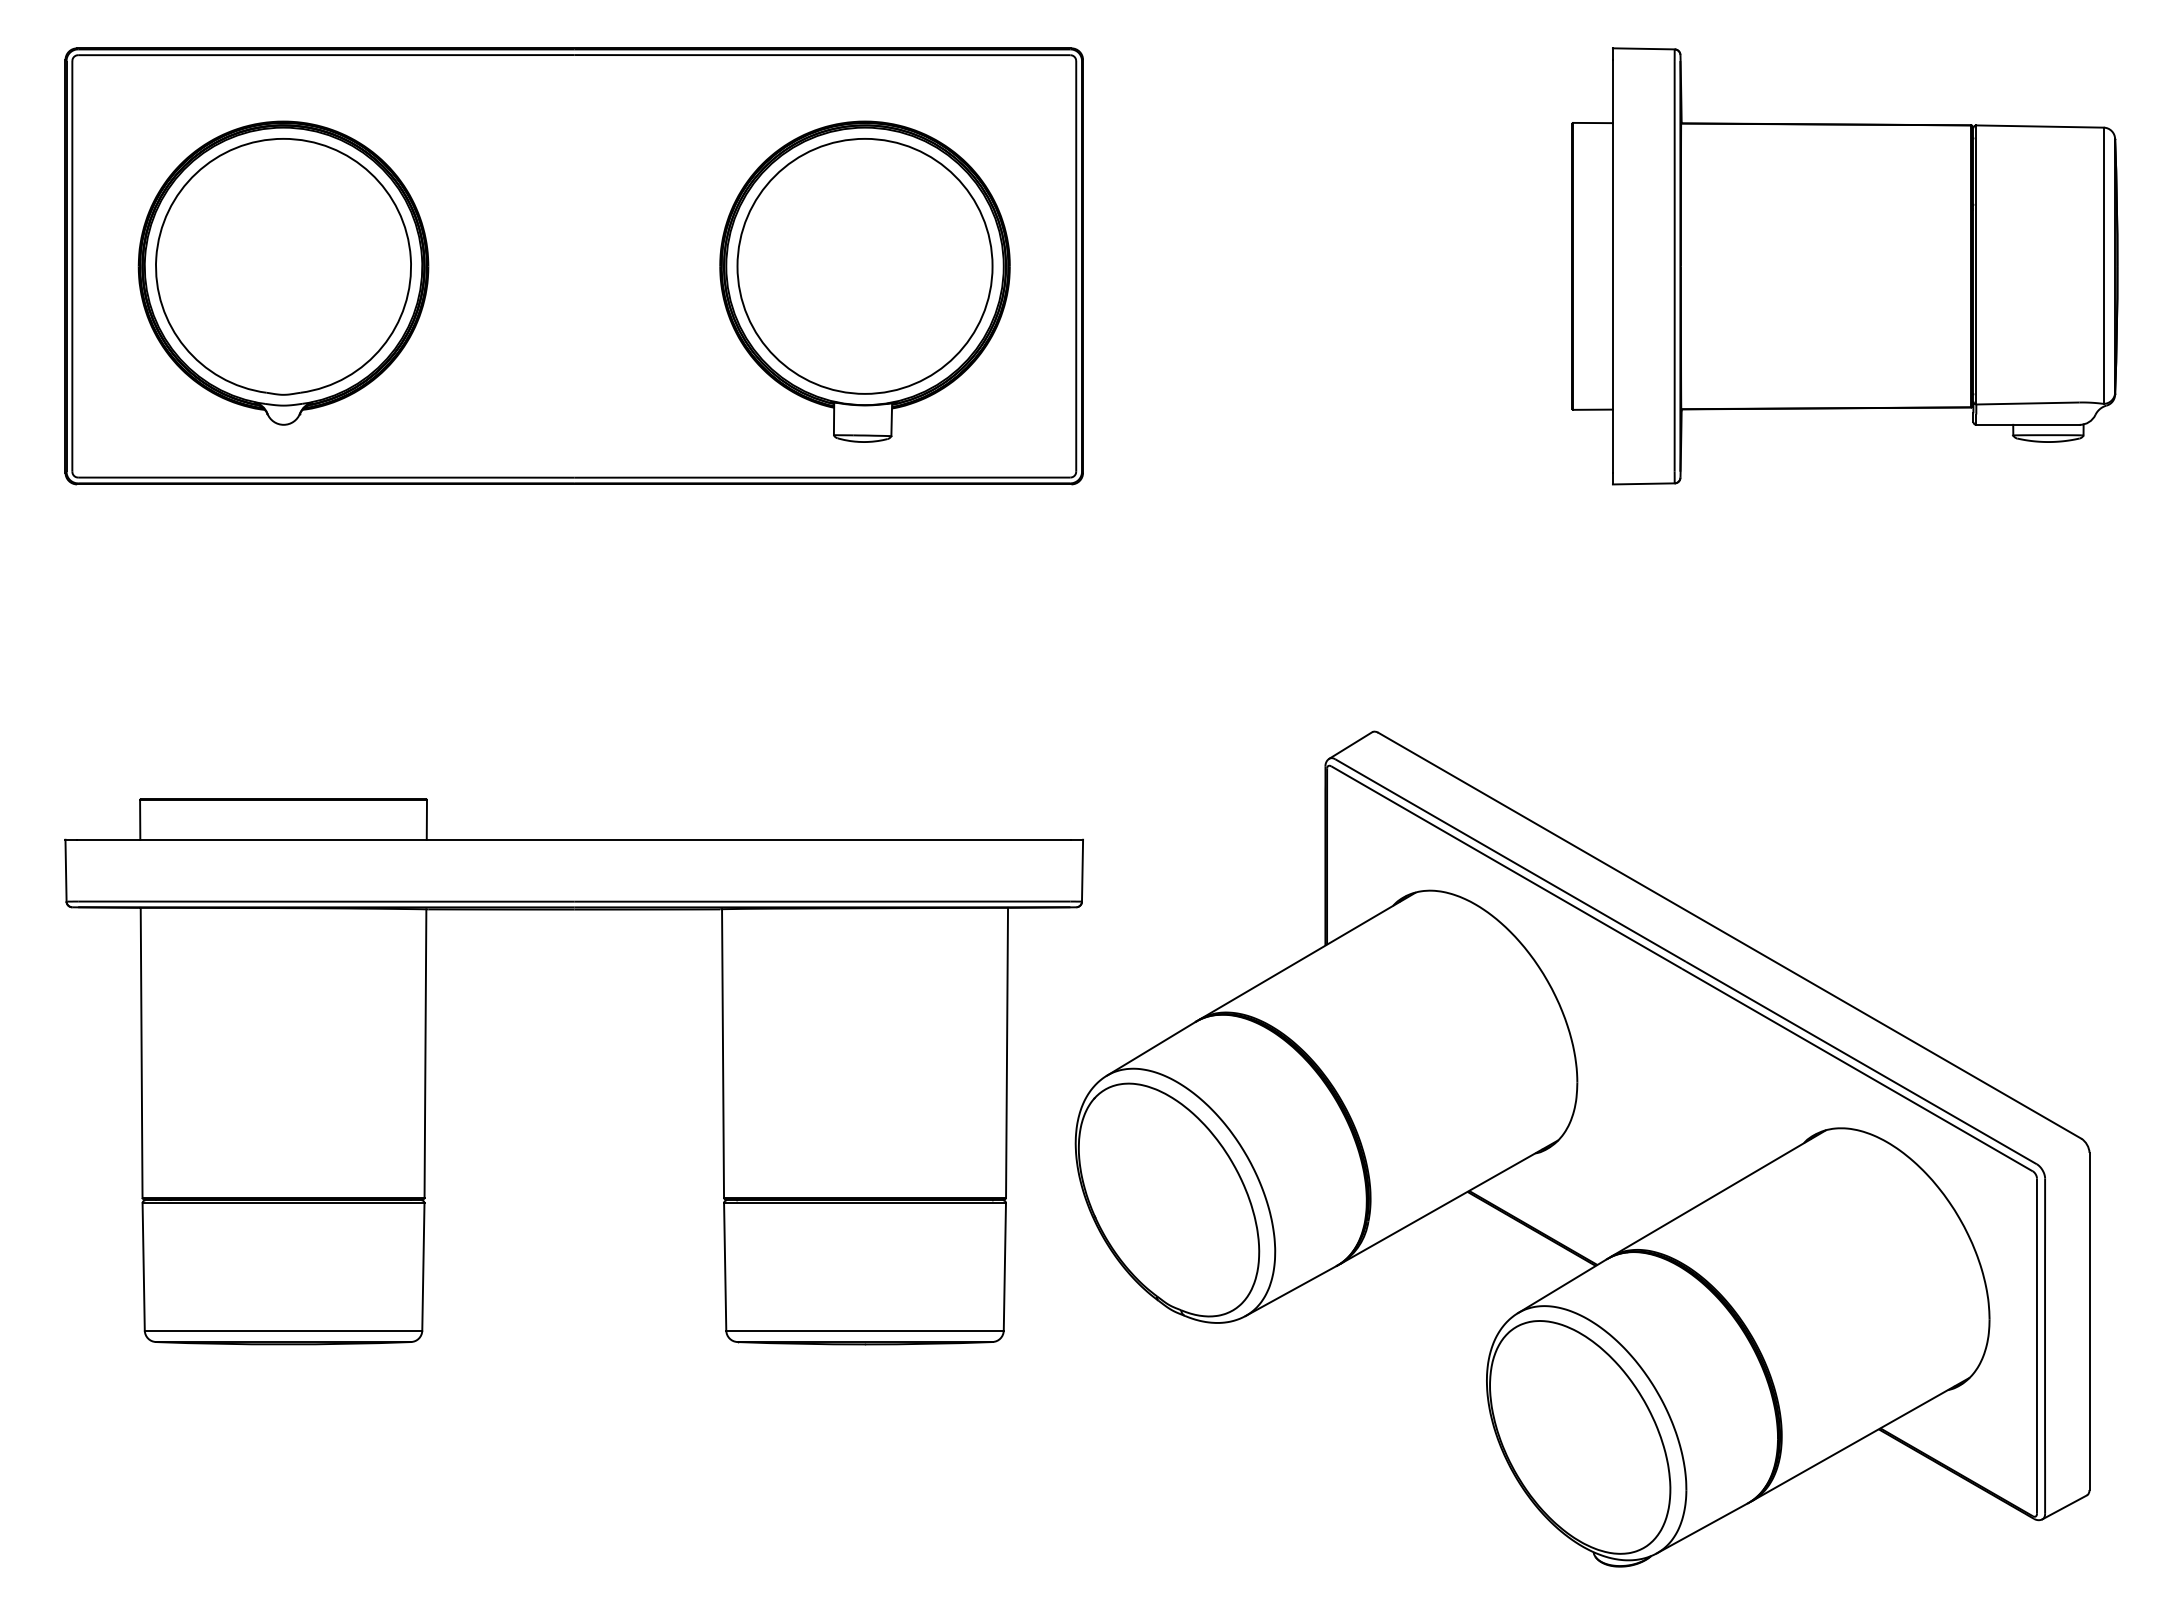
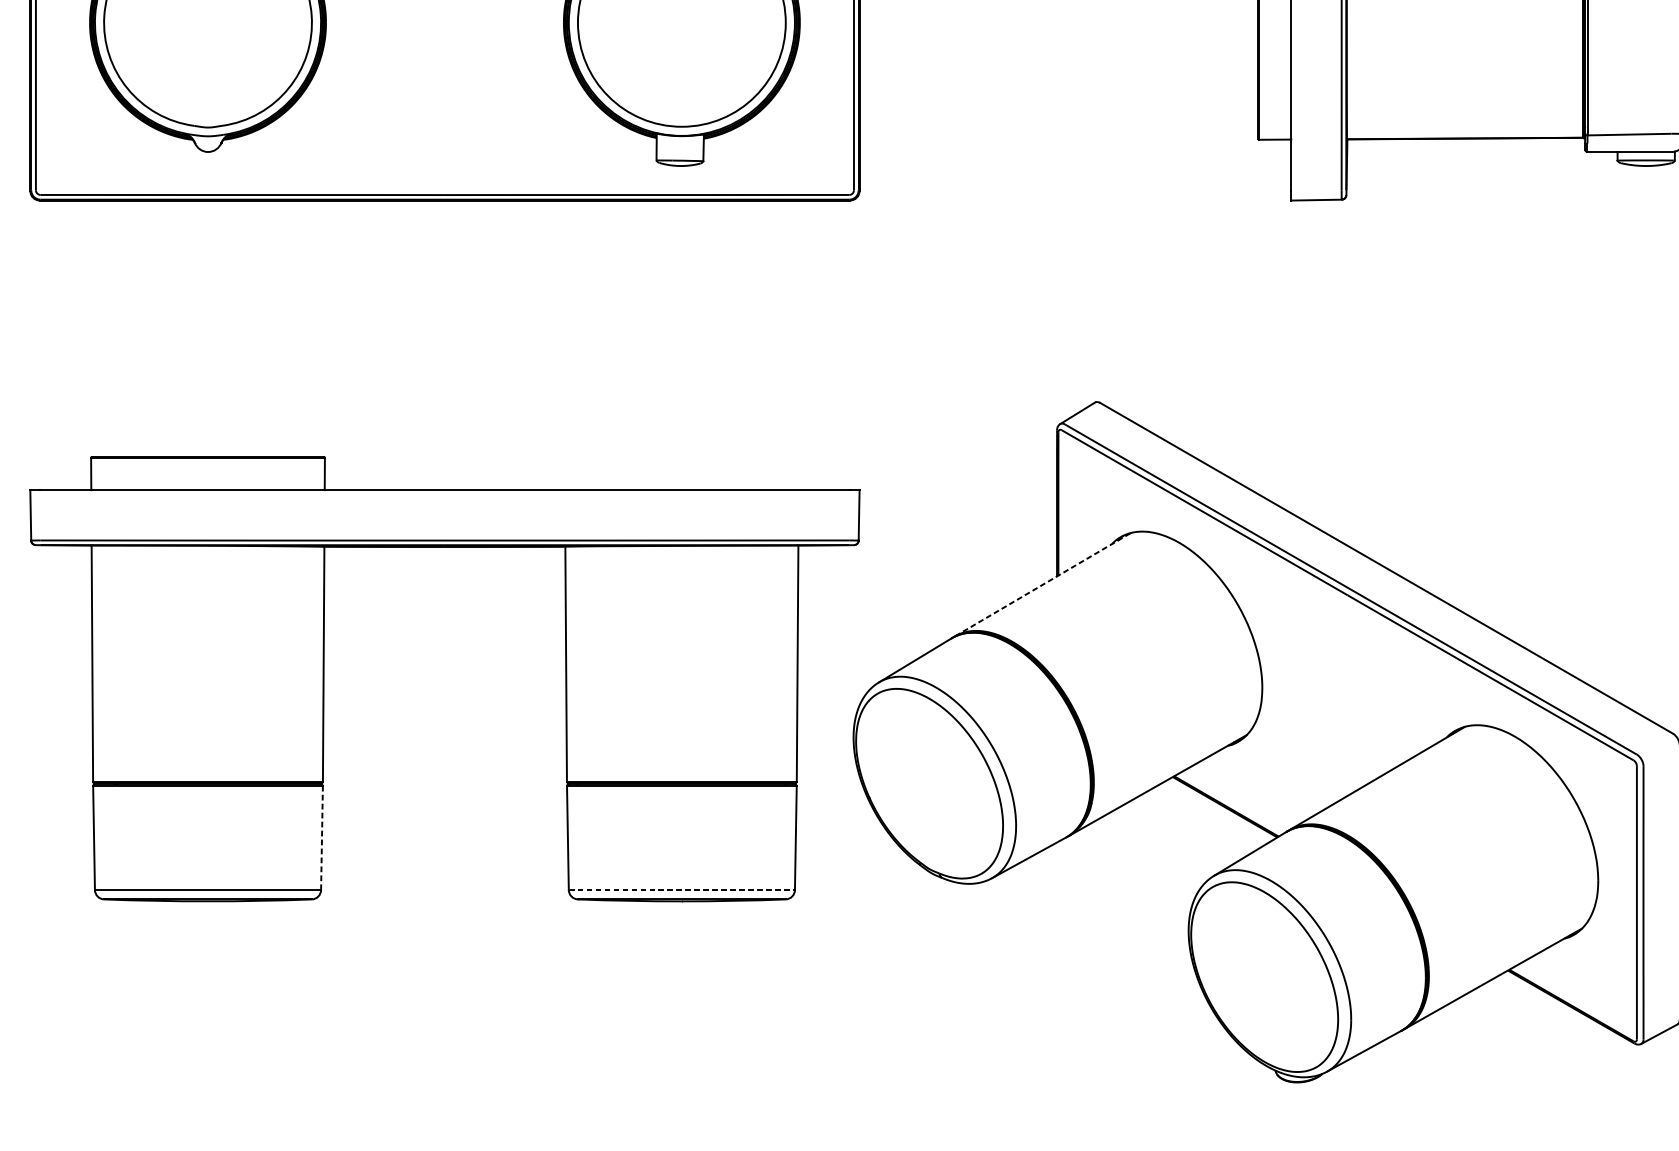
line: (1307, 956) -> (1042, 585), solid -> dashed
line: (423, 1266) -> (322, 837), solid -> dashed
line: (865, 1330) -> (682, 890), solid -> dashed

